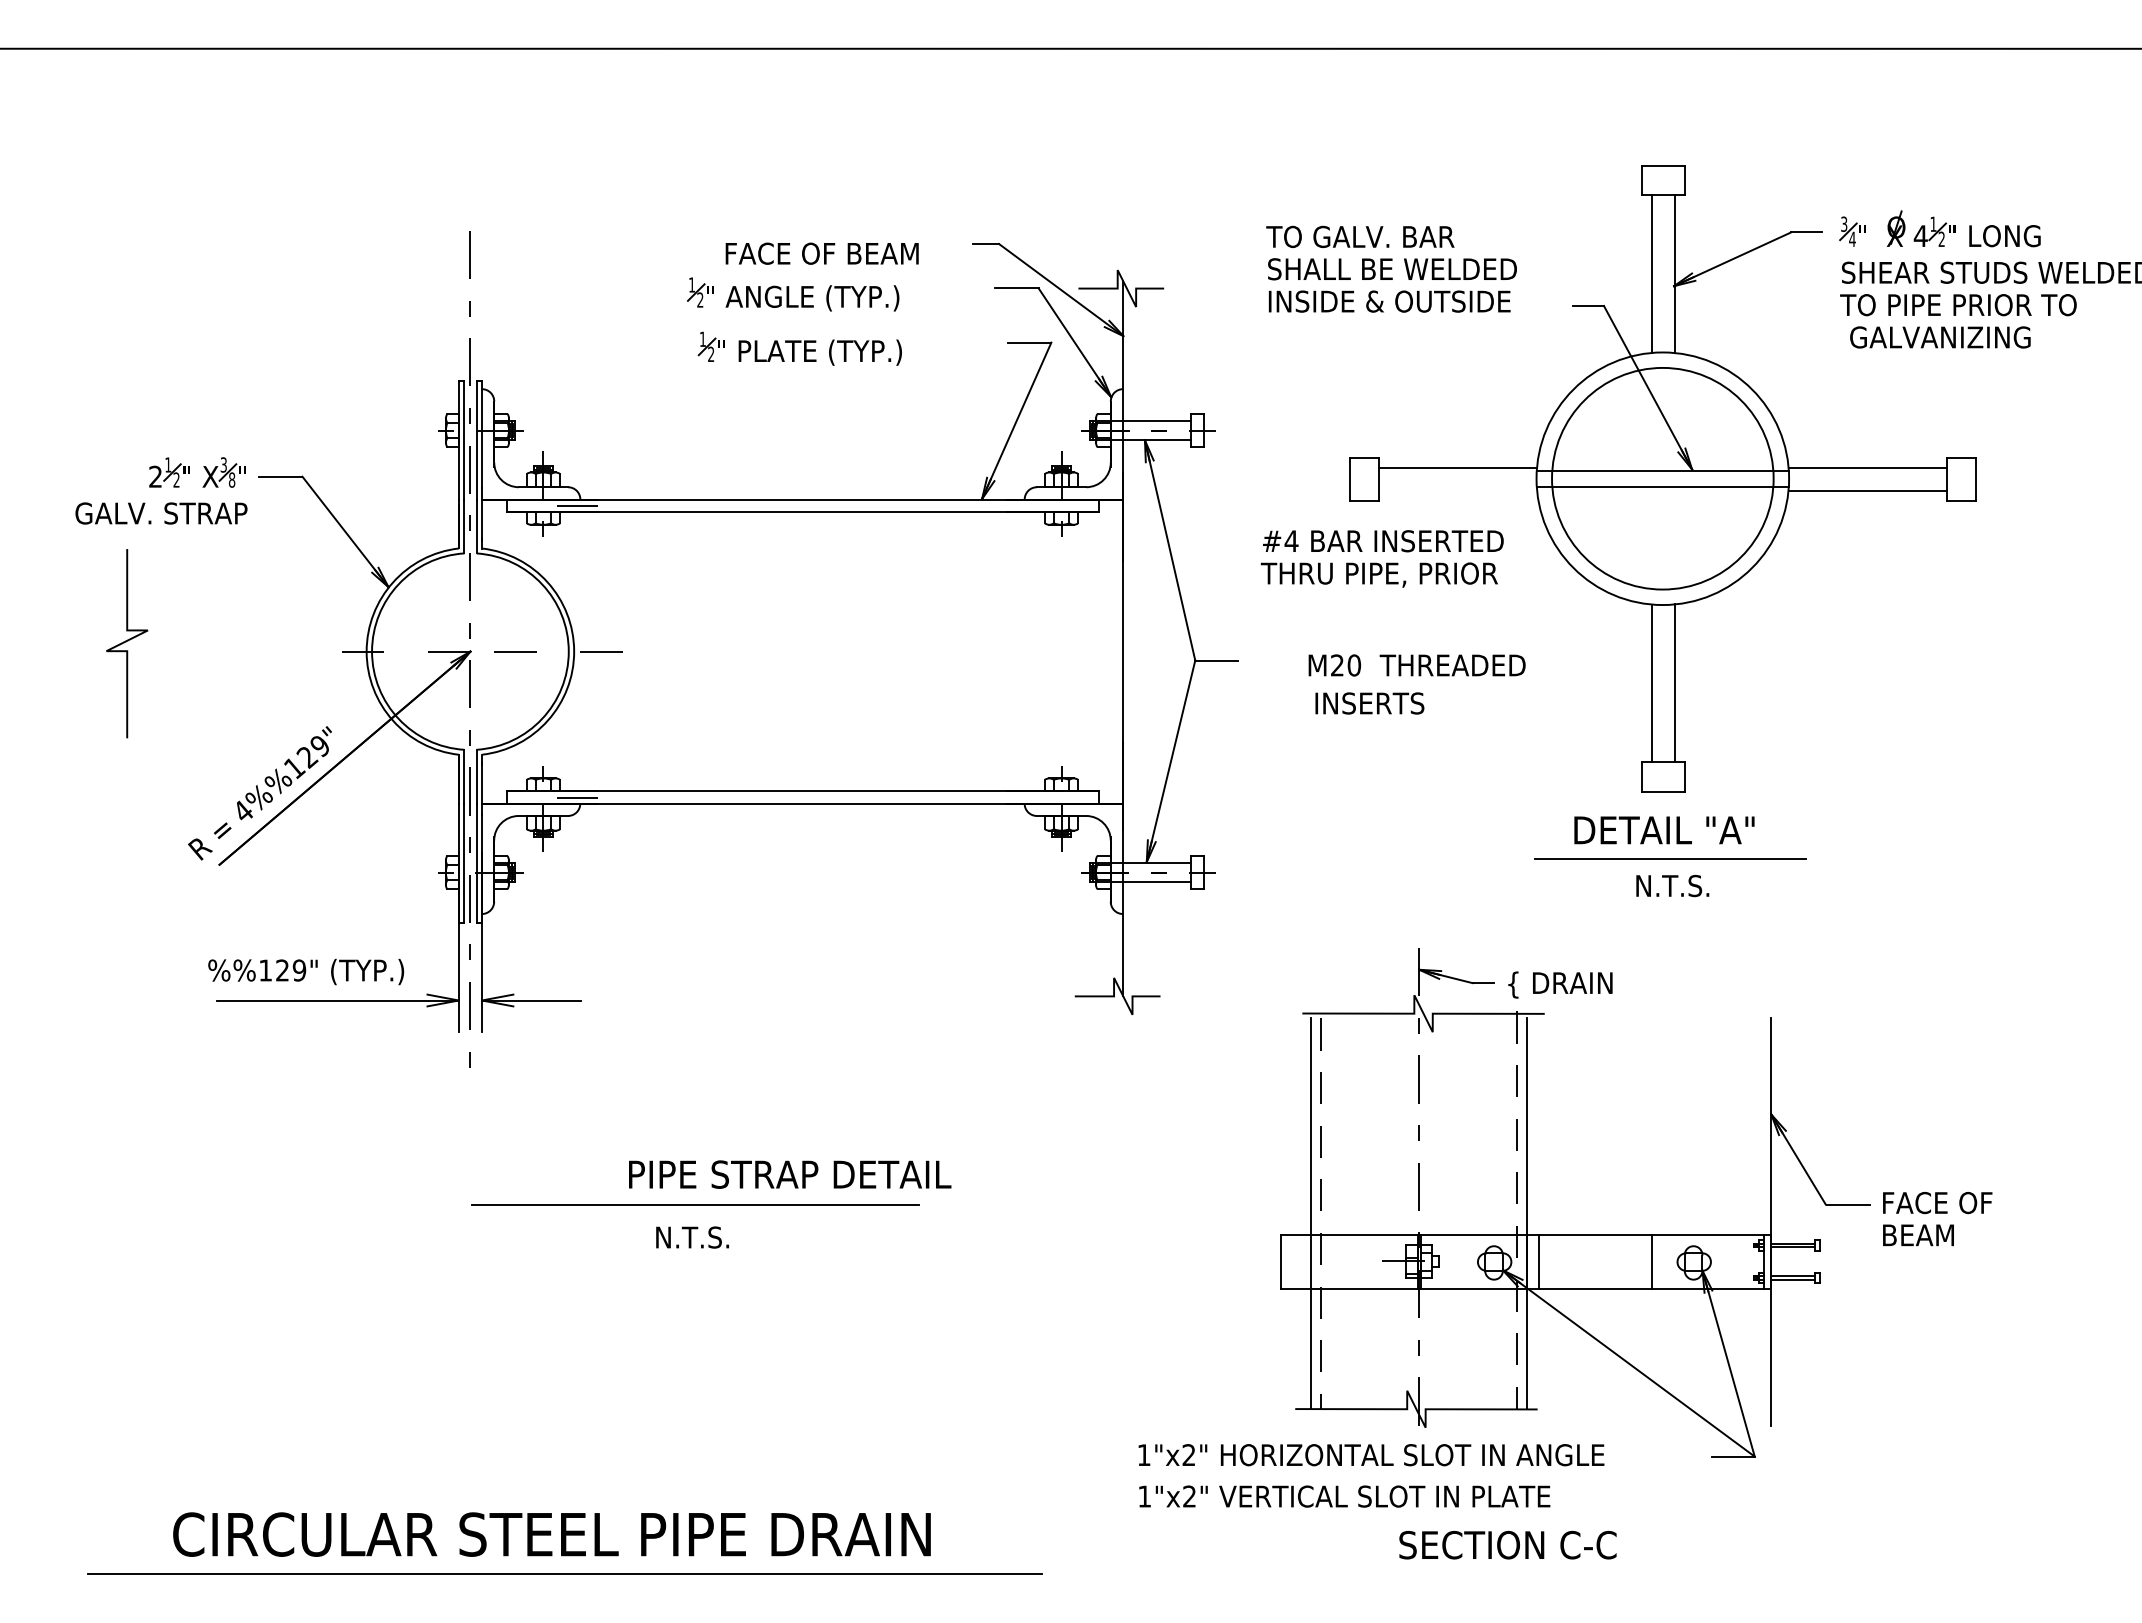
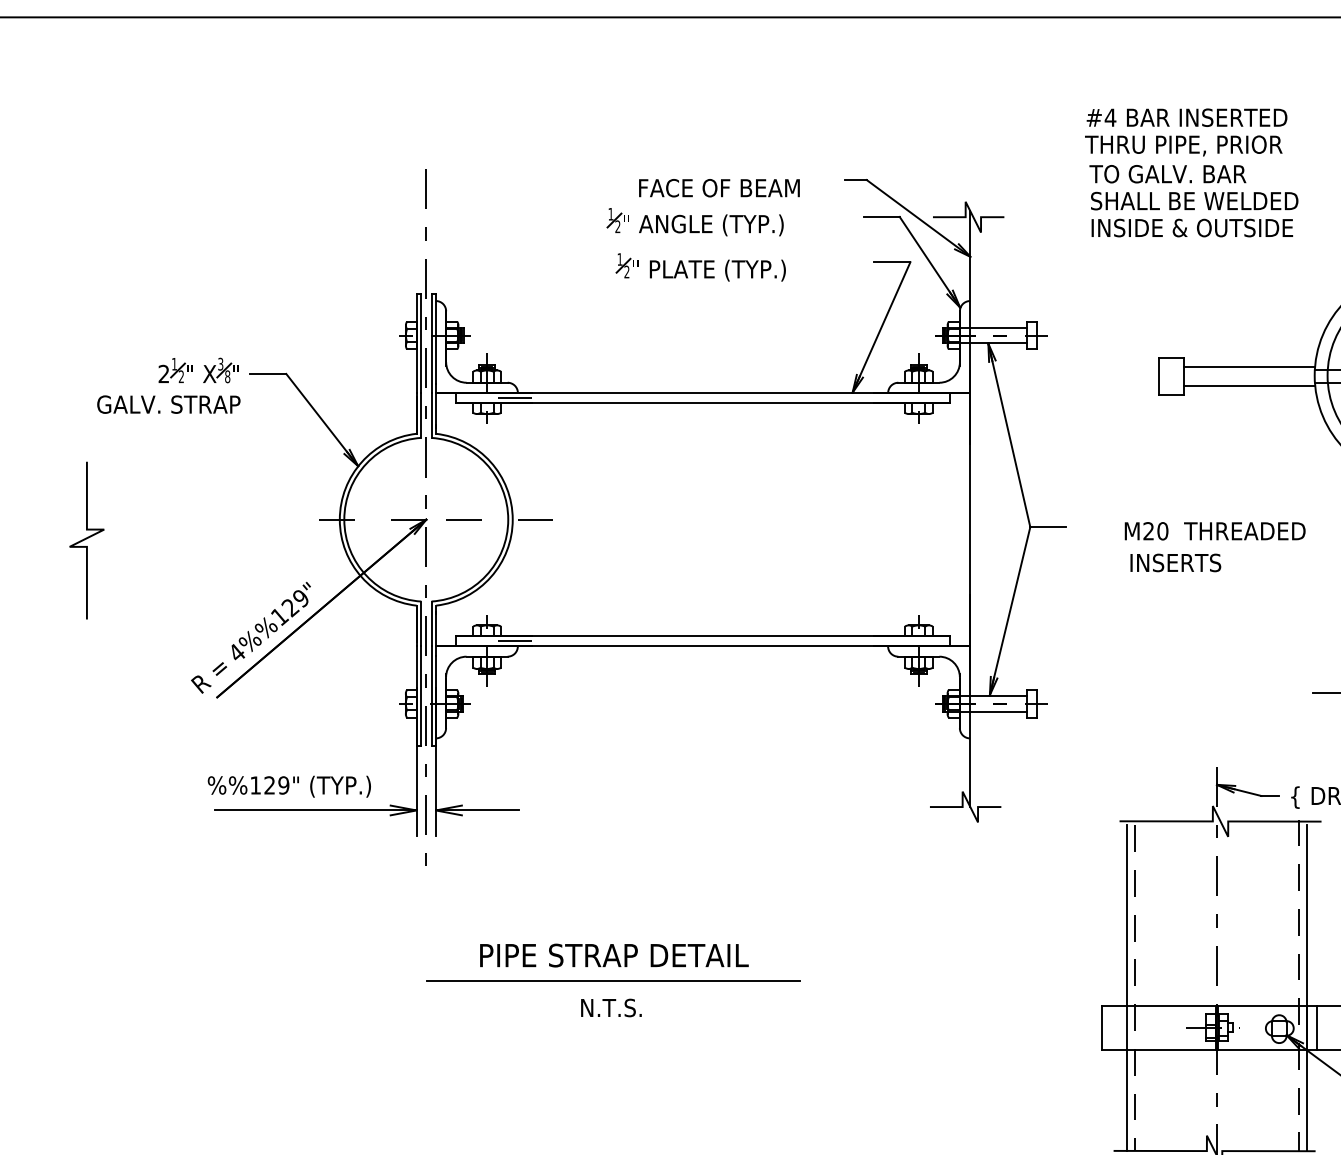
line: (1458, 491) -> (1249, 386), added
text: (1381, 558) -> (1185, 132), moved
curve: (126, 642) -> (86, 539), moved
text: (790, 1174) -> (614, 955), moved

